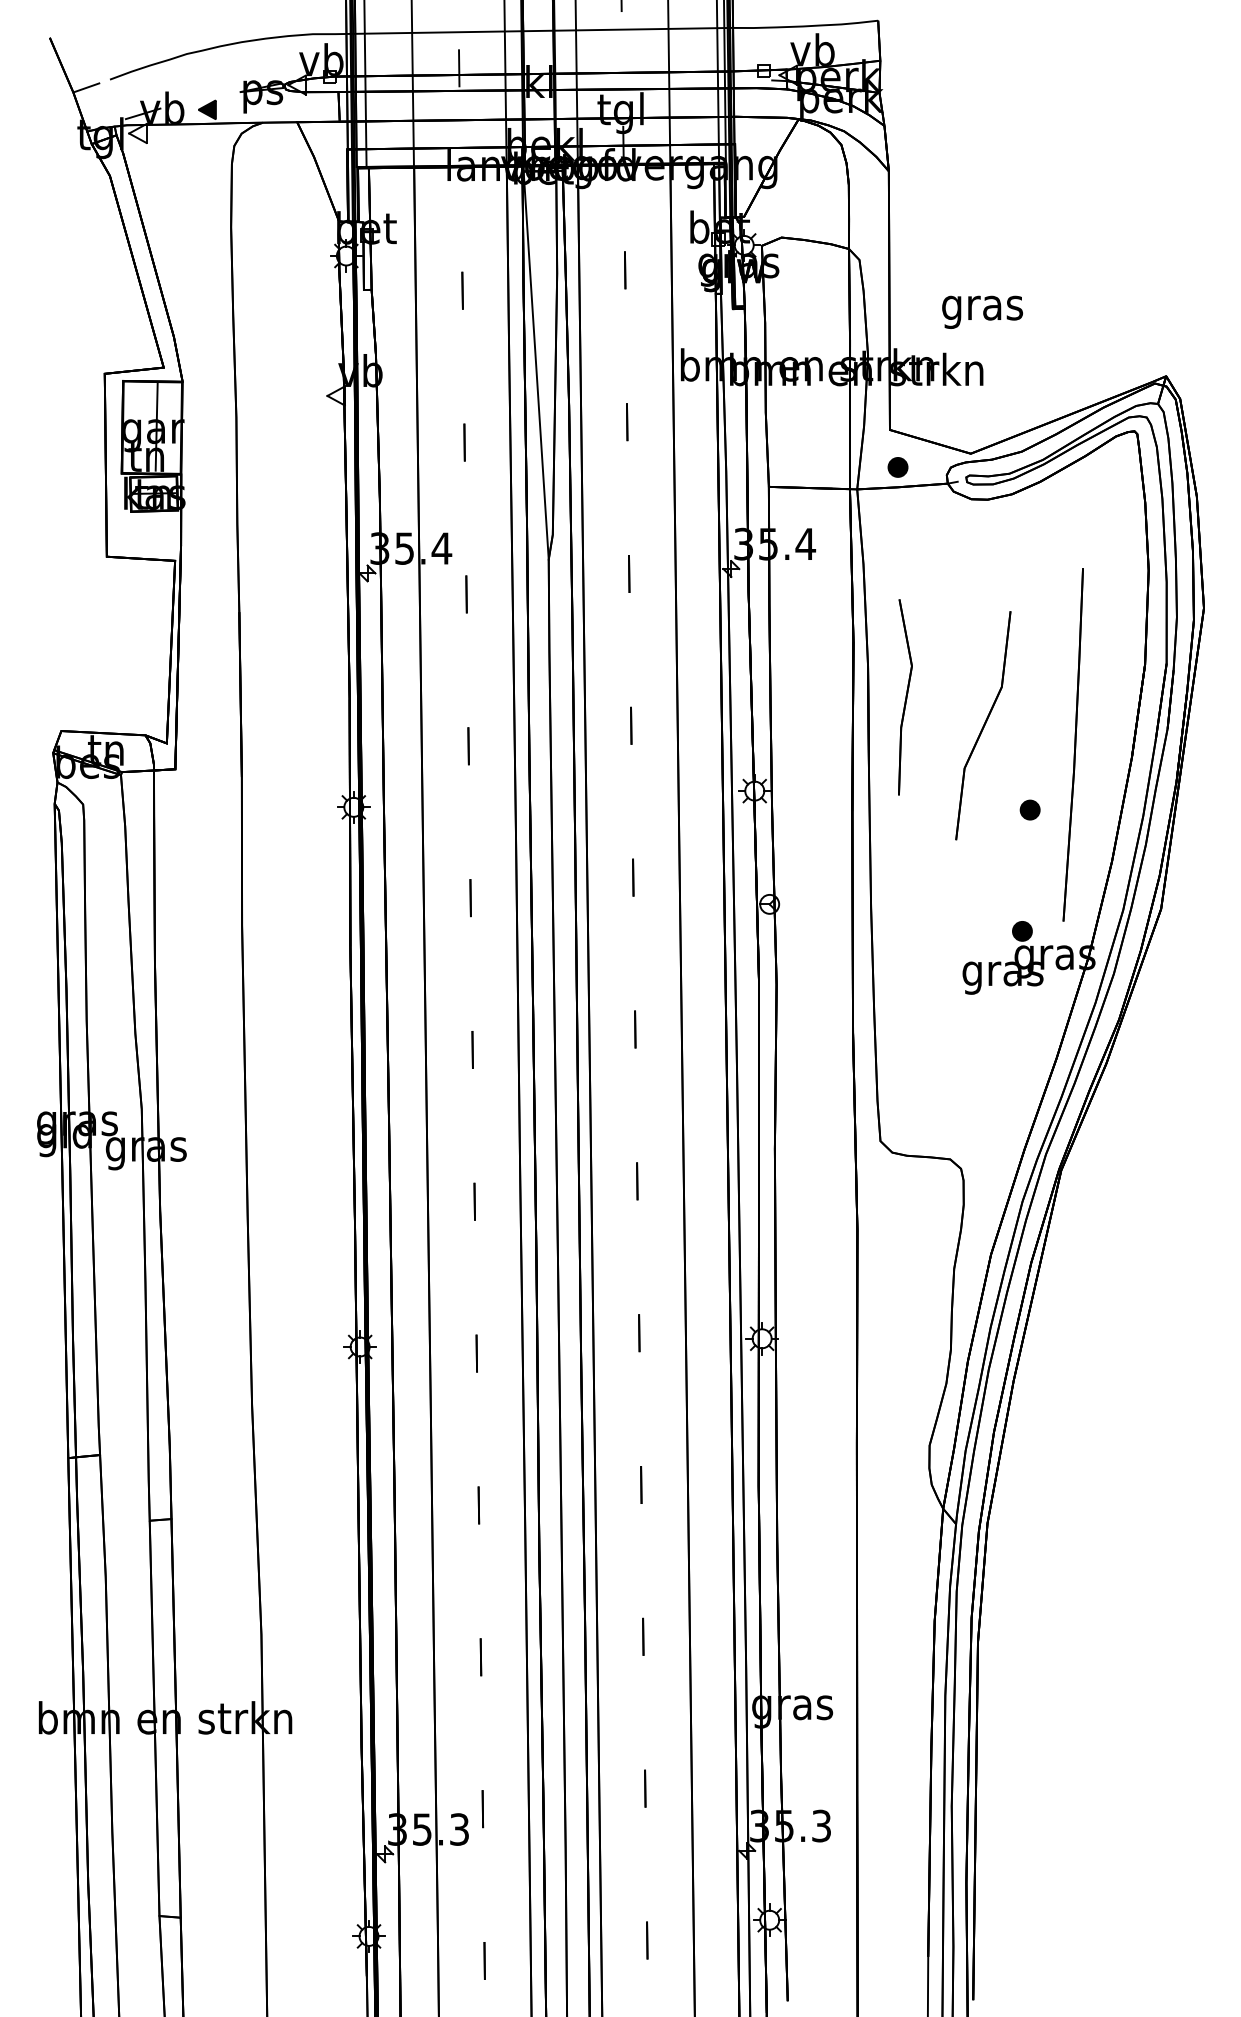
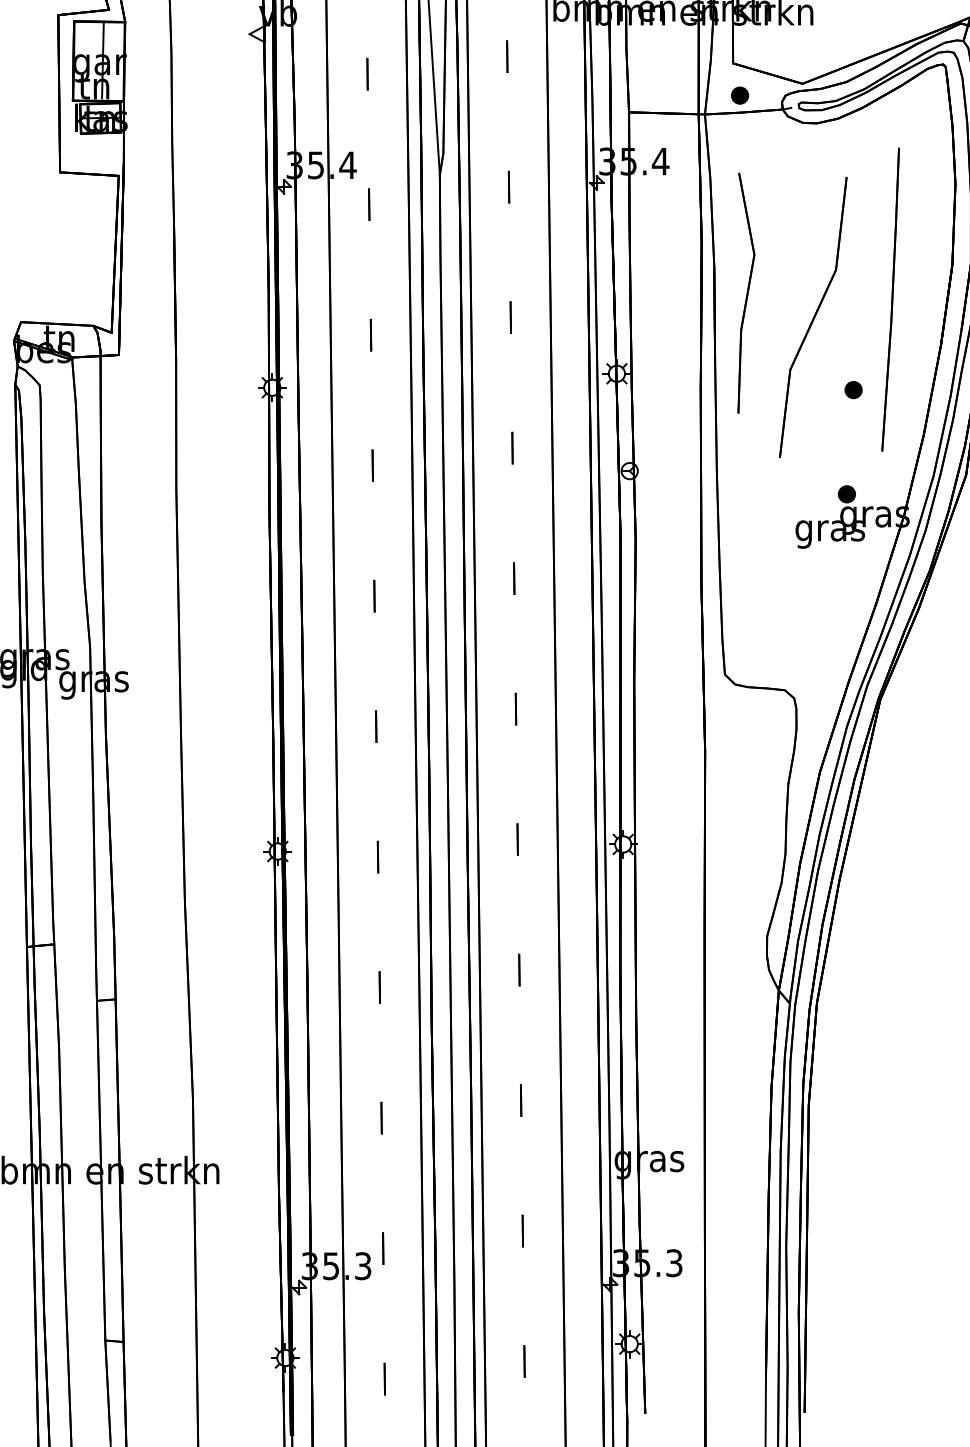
part: (905, 697) -> (746, 293), size x1.43
part: (983, 725) -> (813, 317), size x1.43
part: (1072, 744) -> (889, 299), moved

